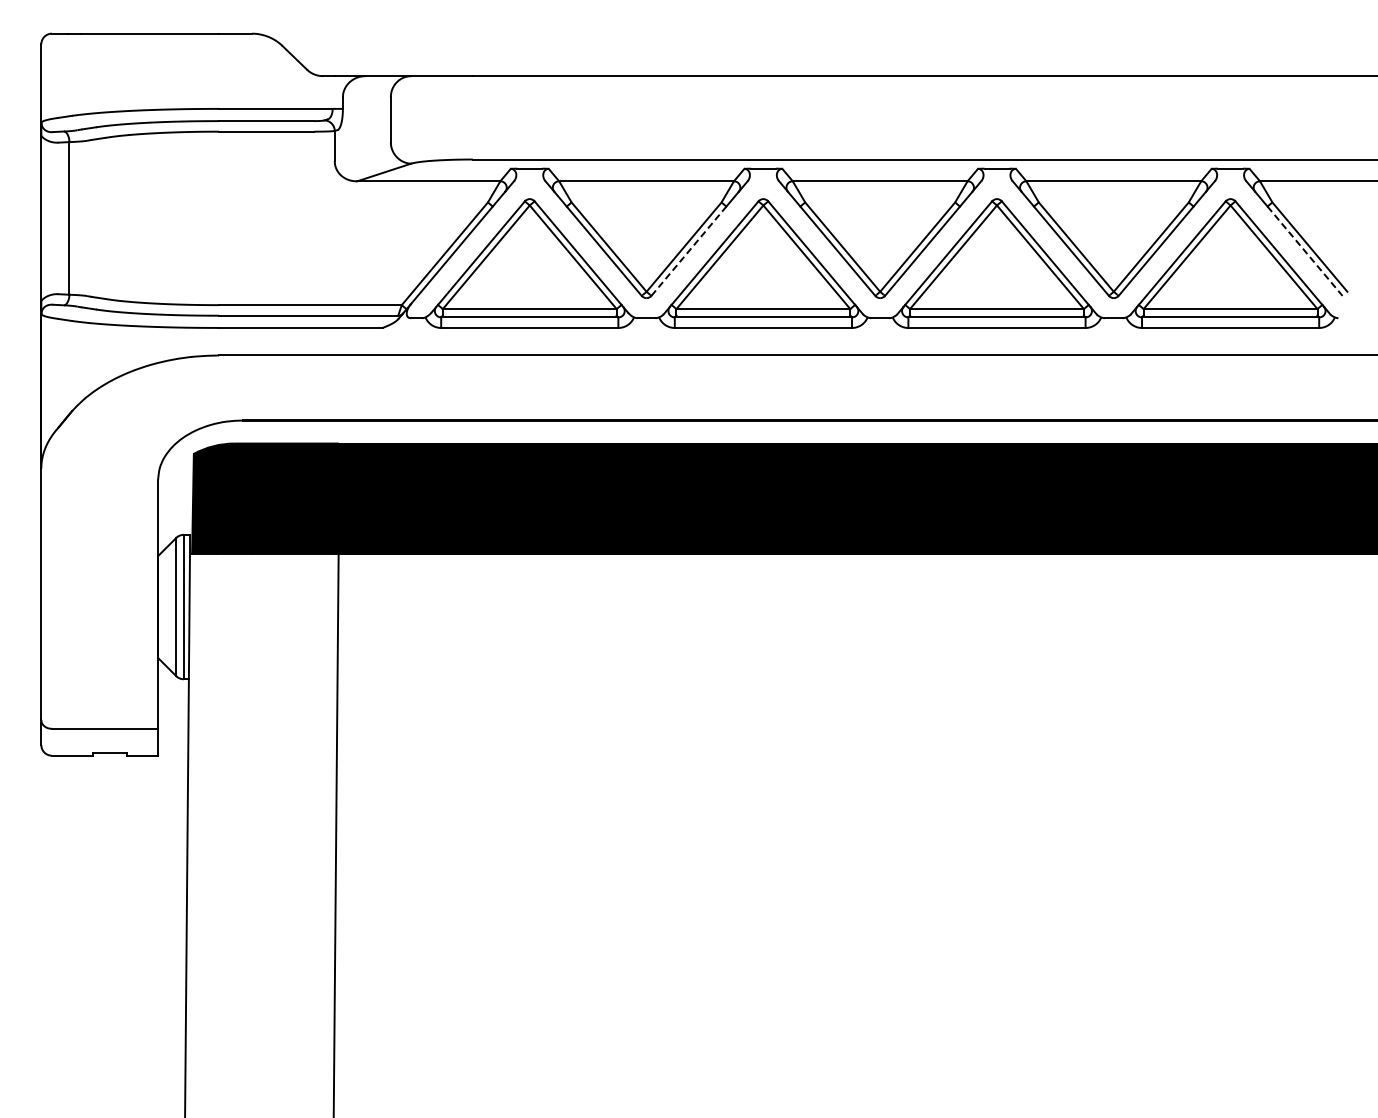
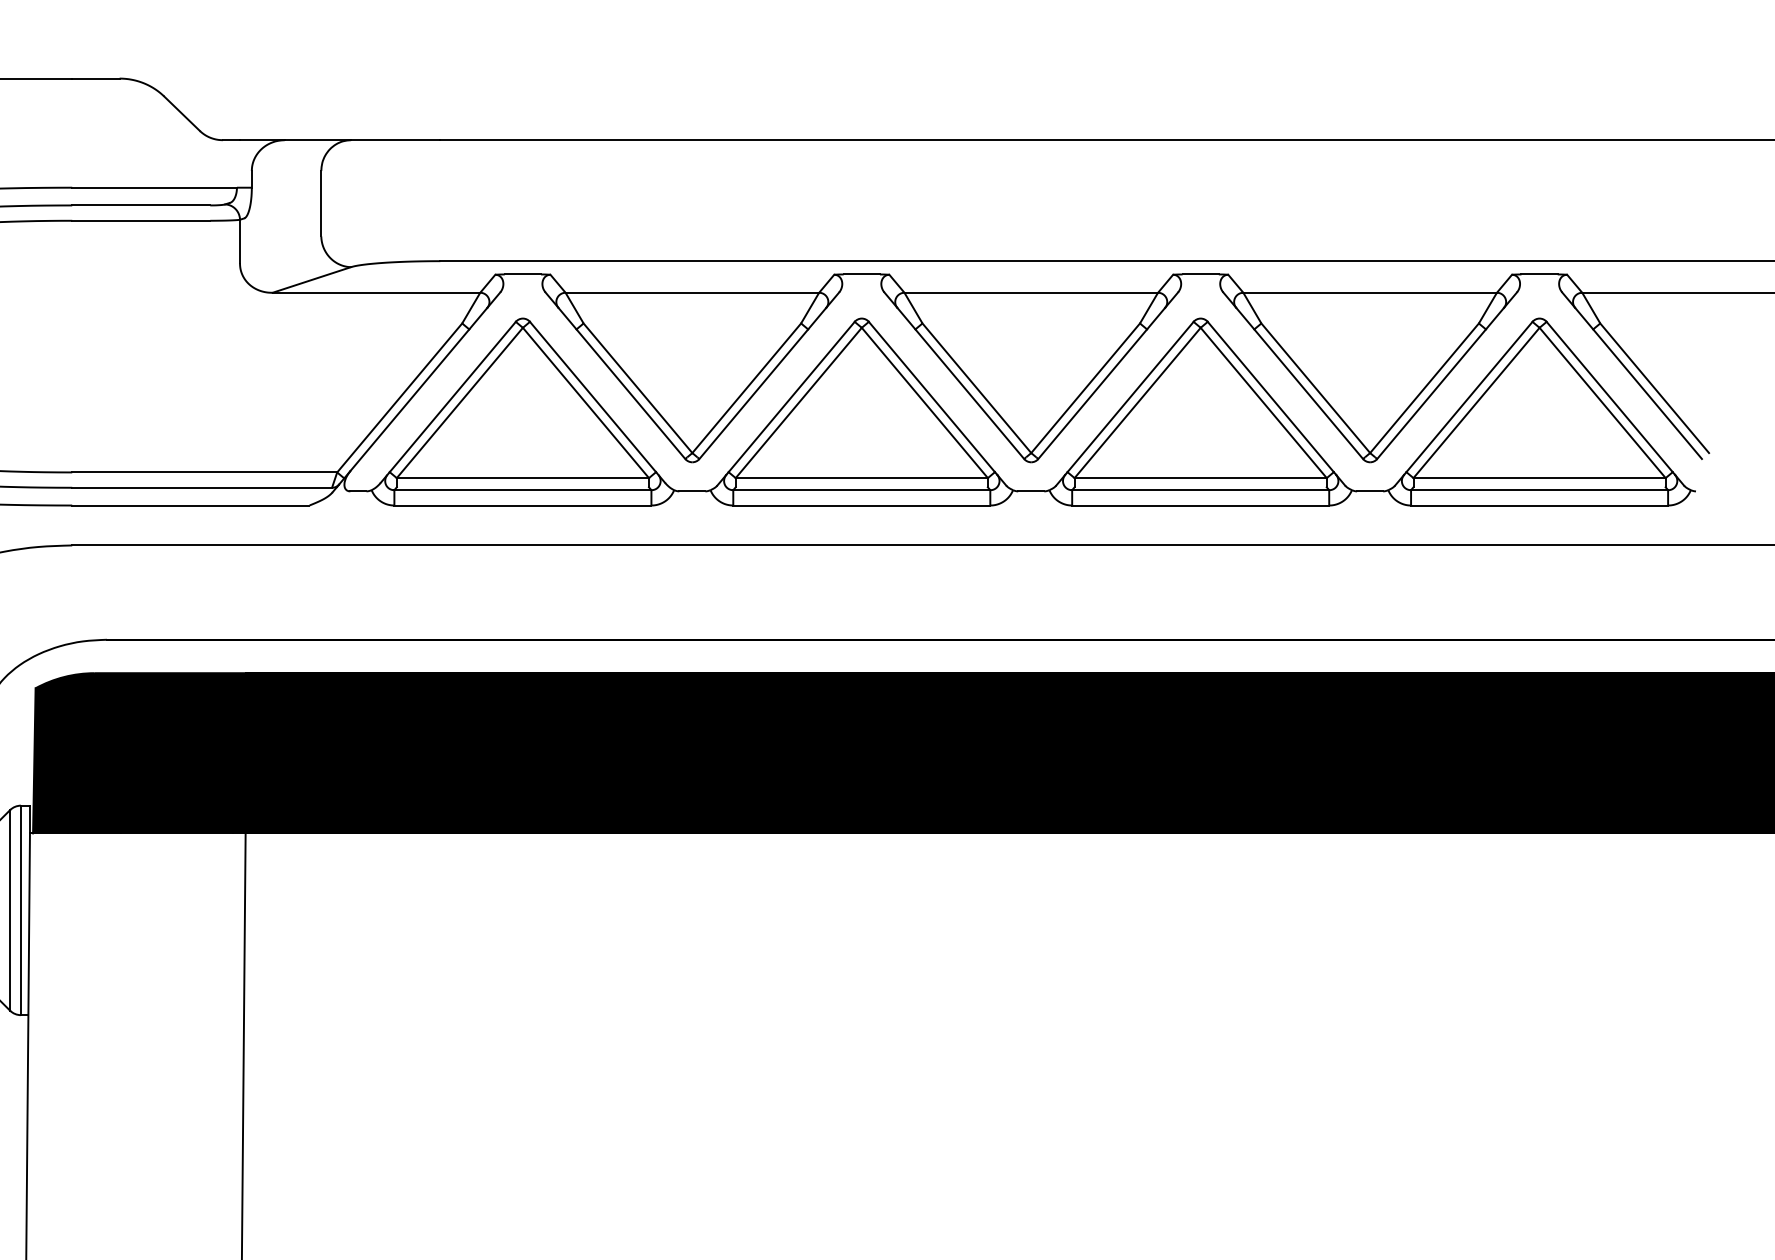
line: (689, 250) -> (754, 393), dashed -> solid
line: (1305, 251) -> (1648, 394), dashed -> solid

